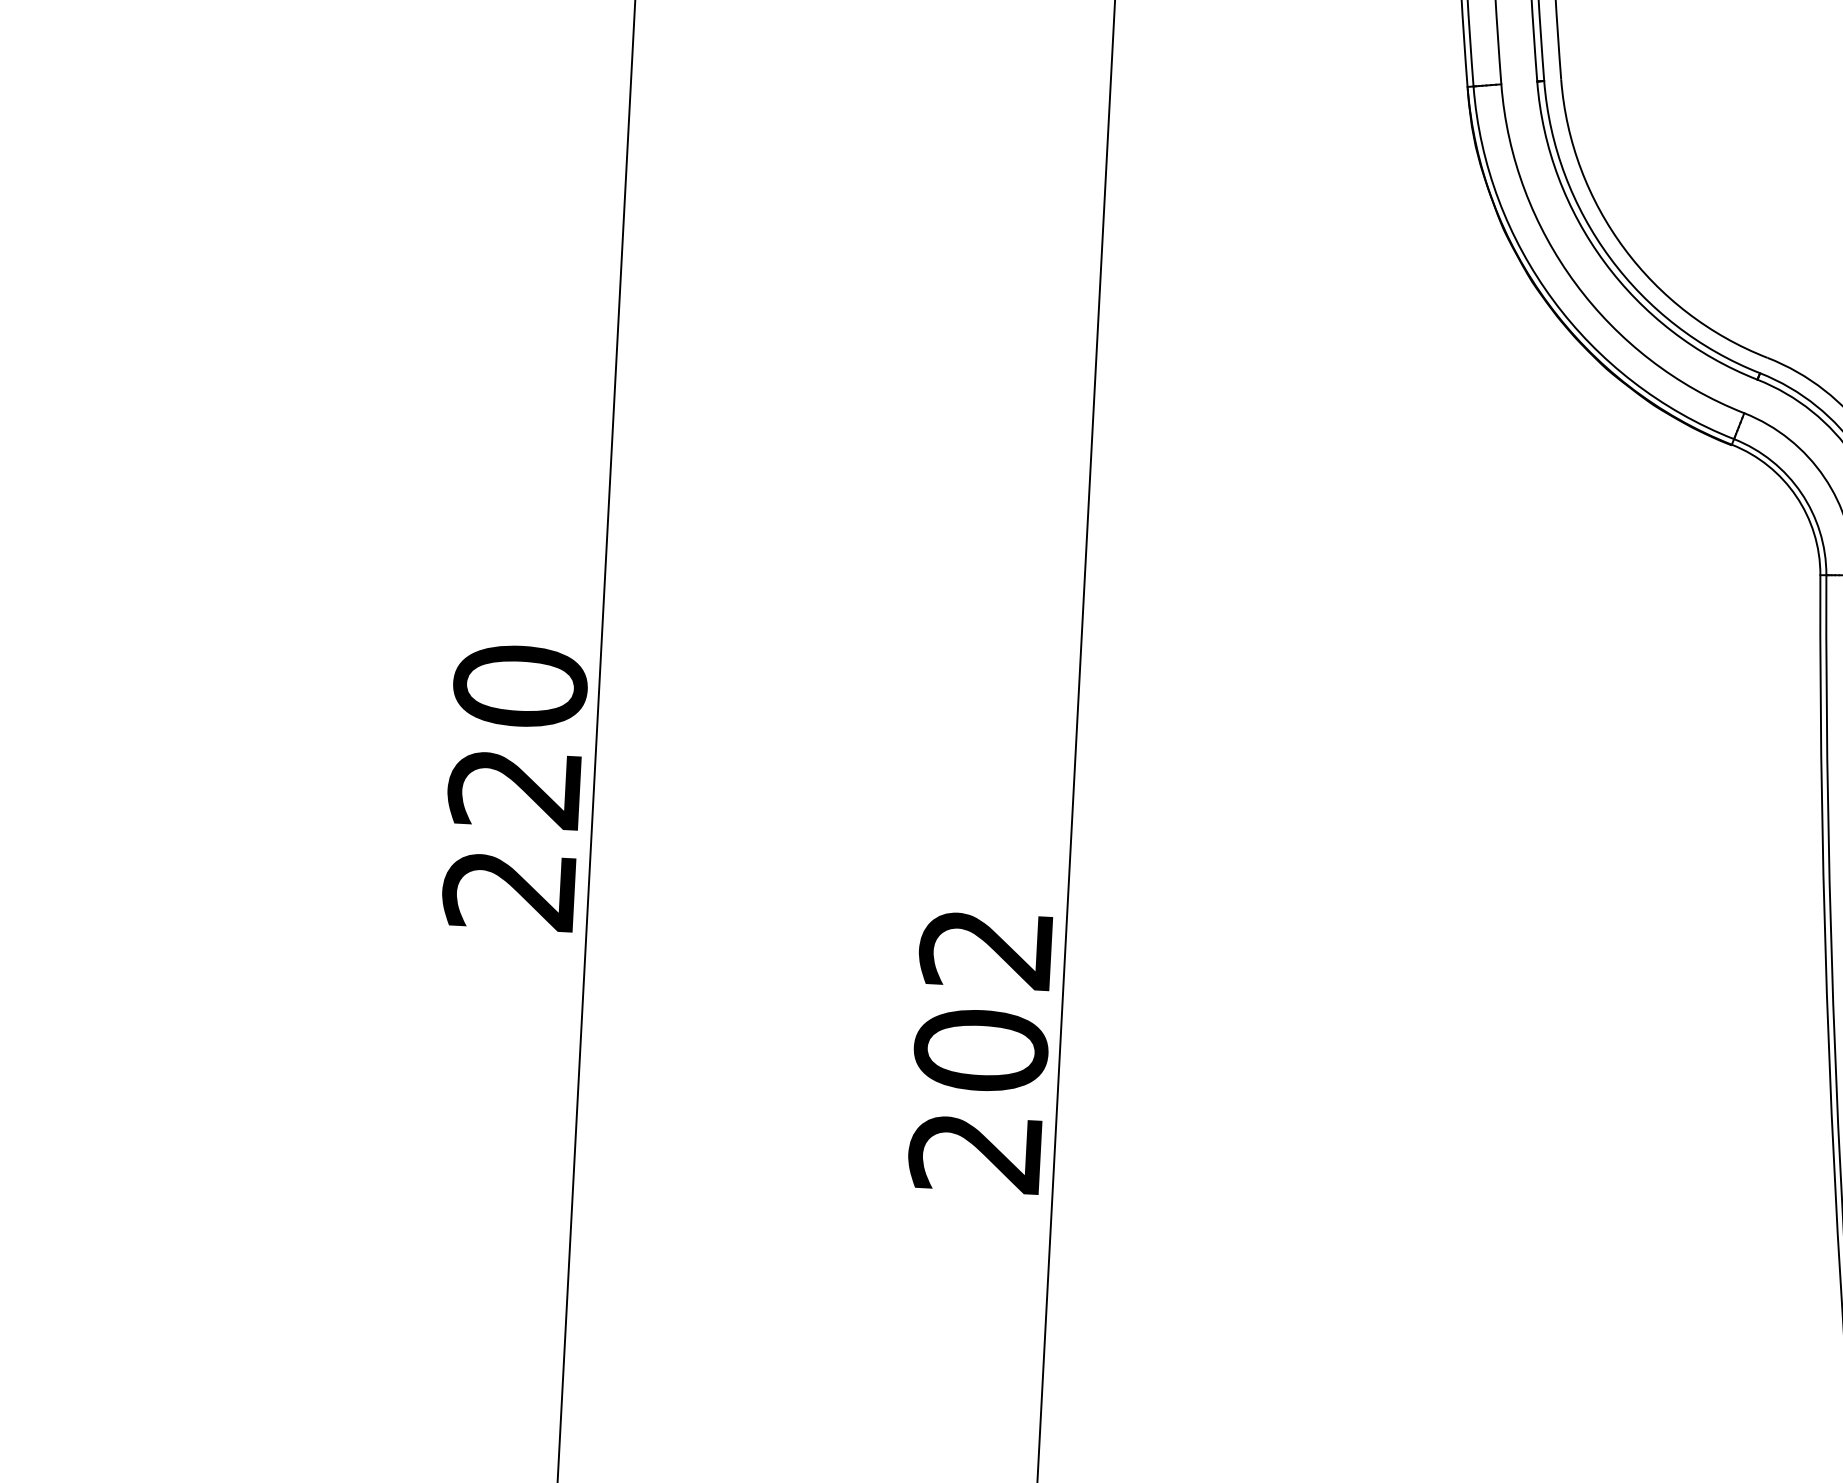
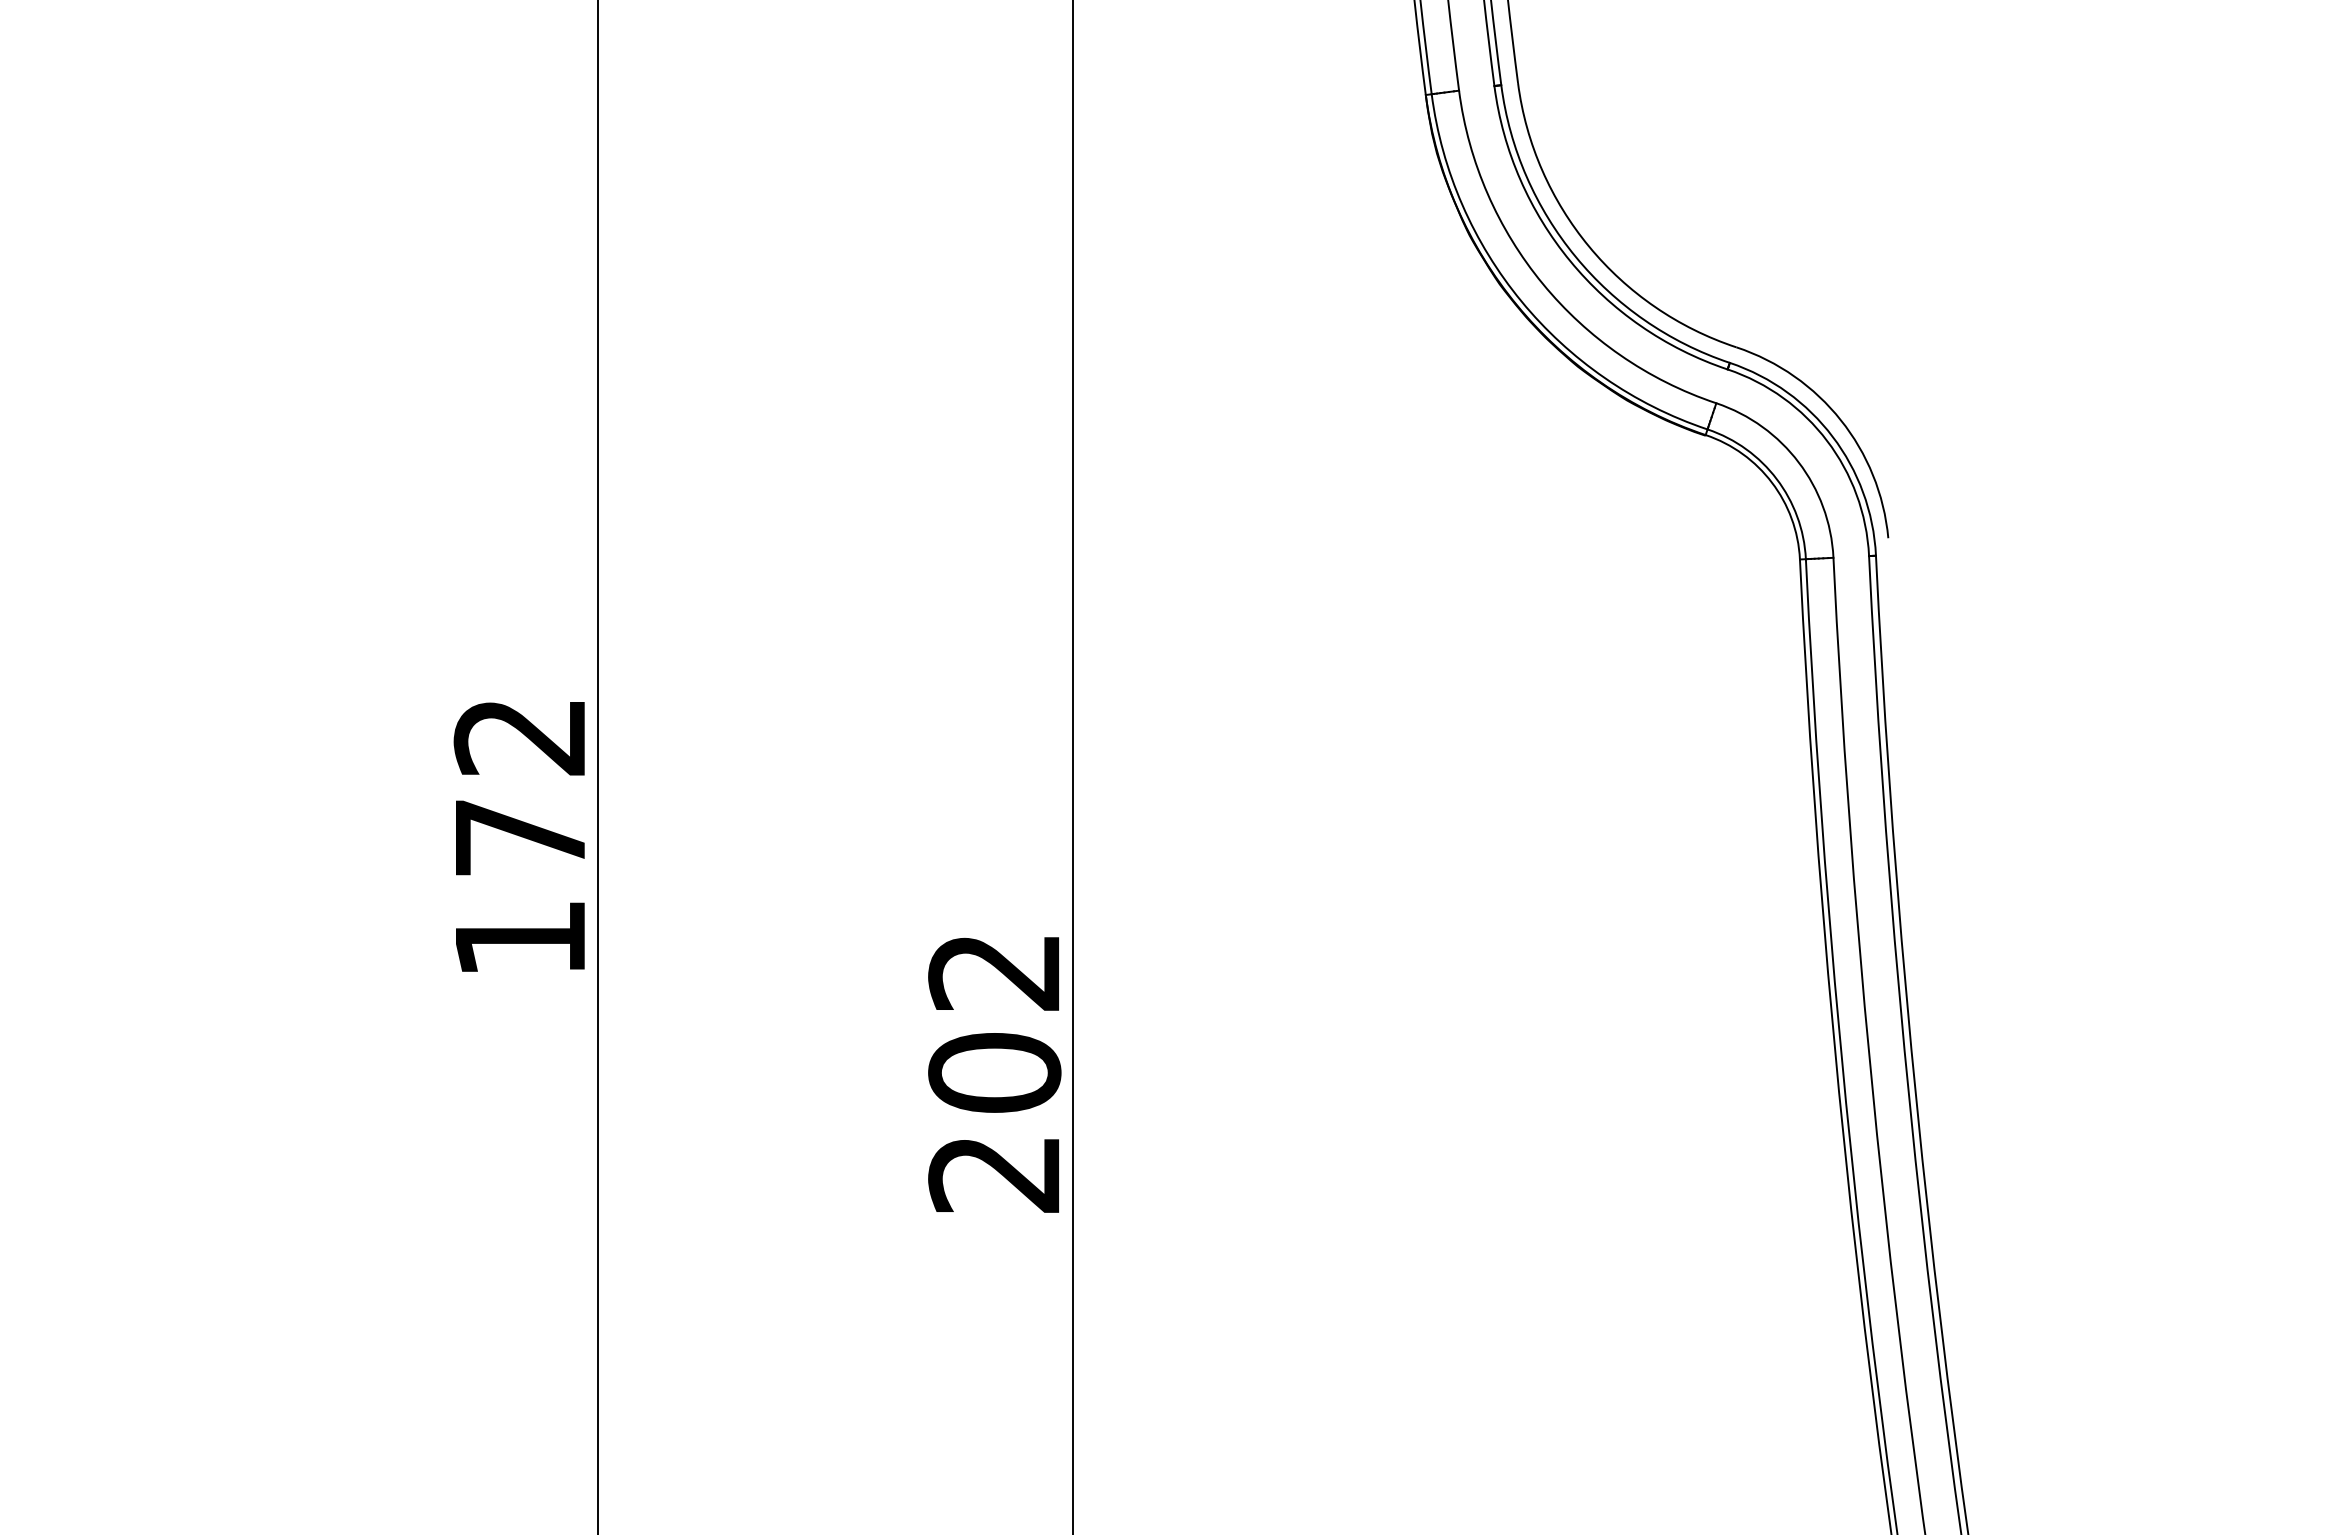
text: (515, 786) -> (520, 836), 220 -> 172

